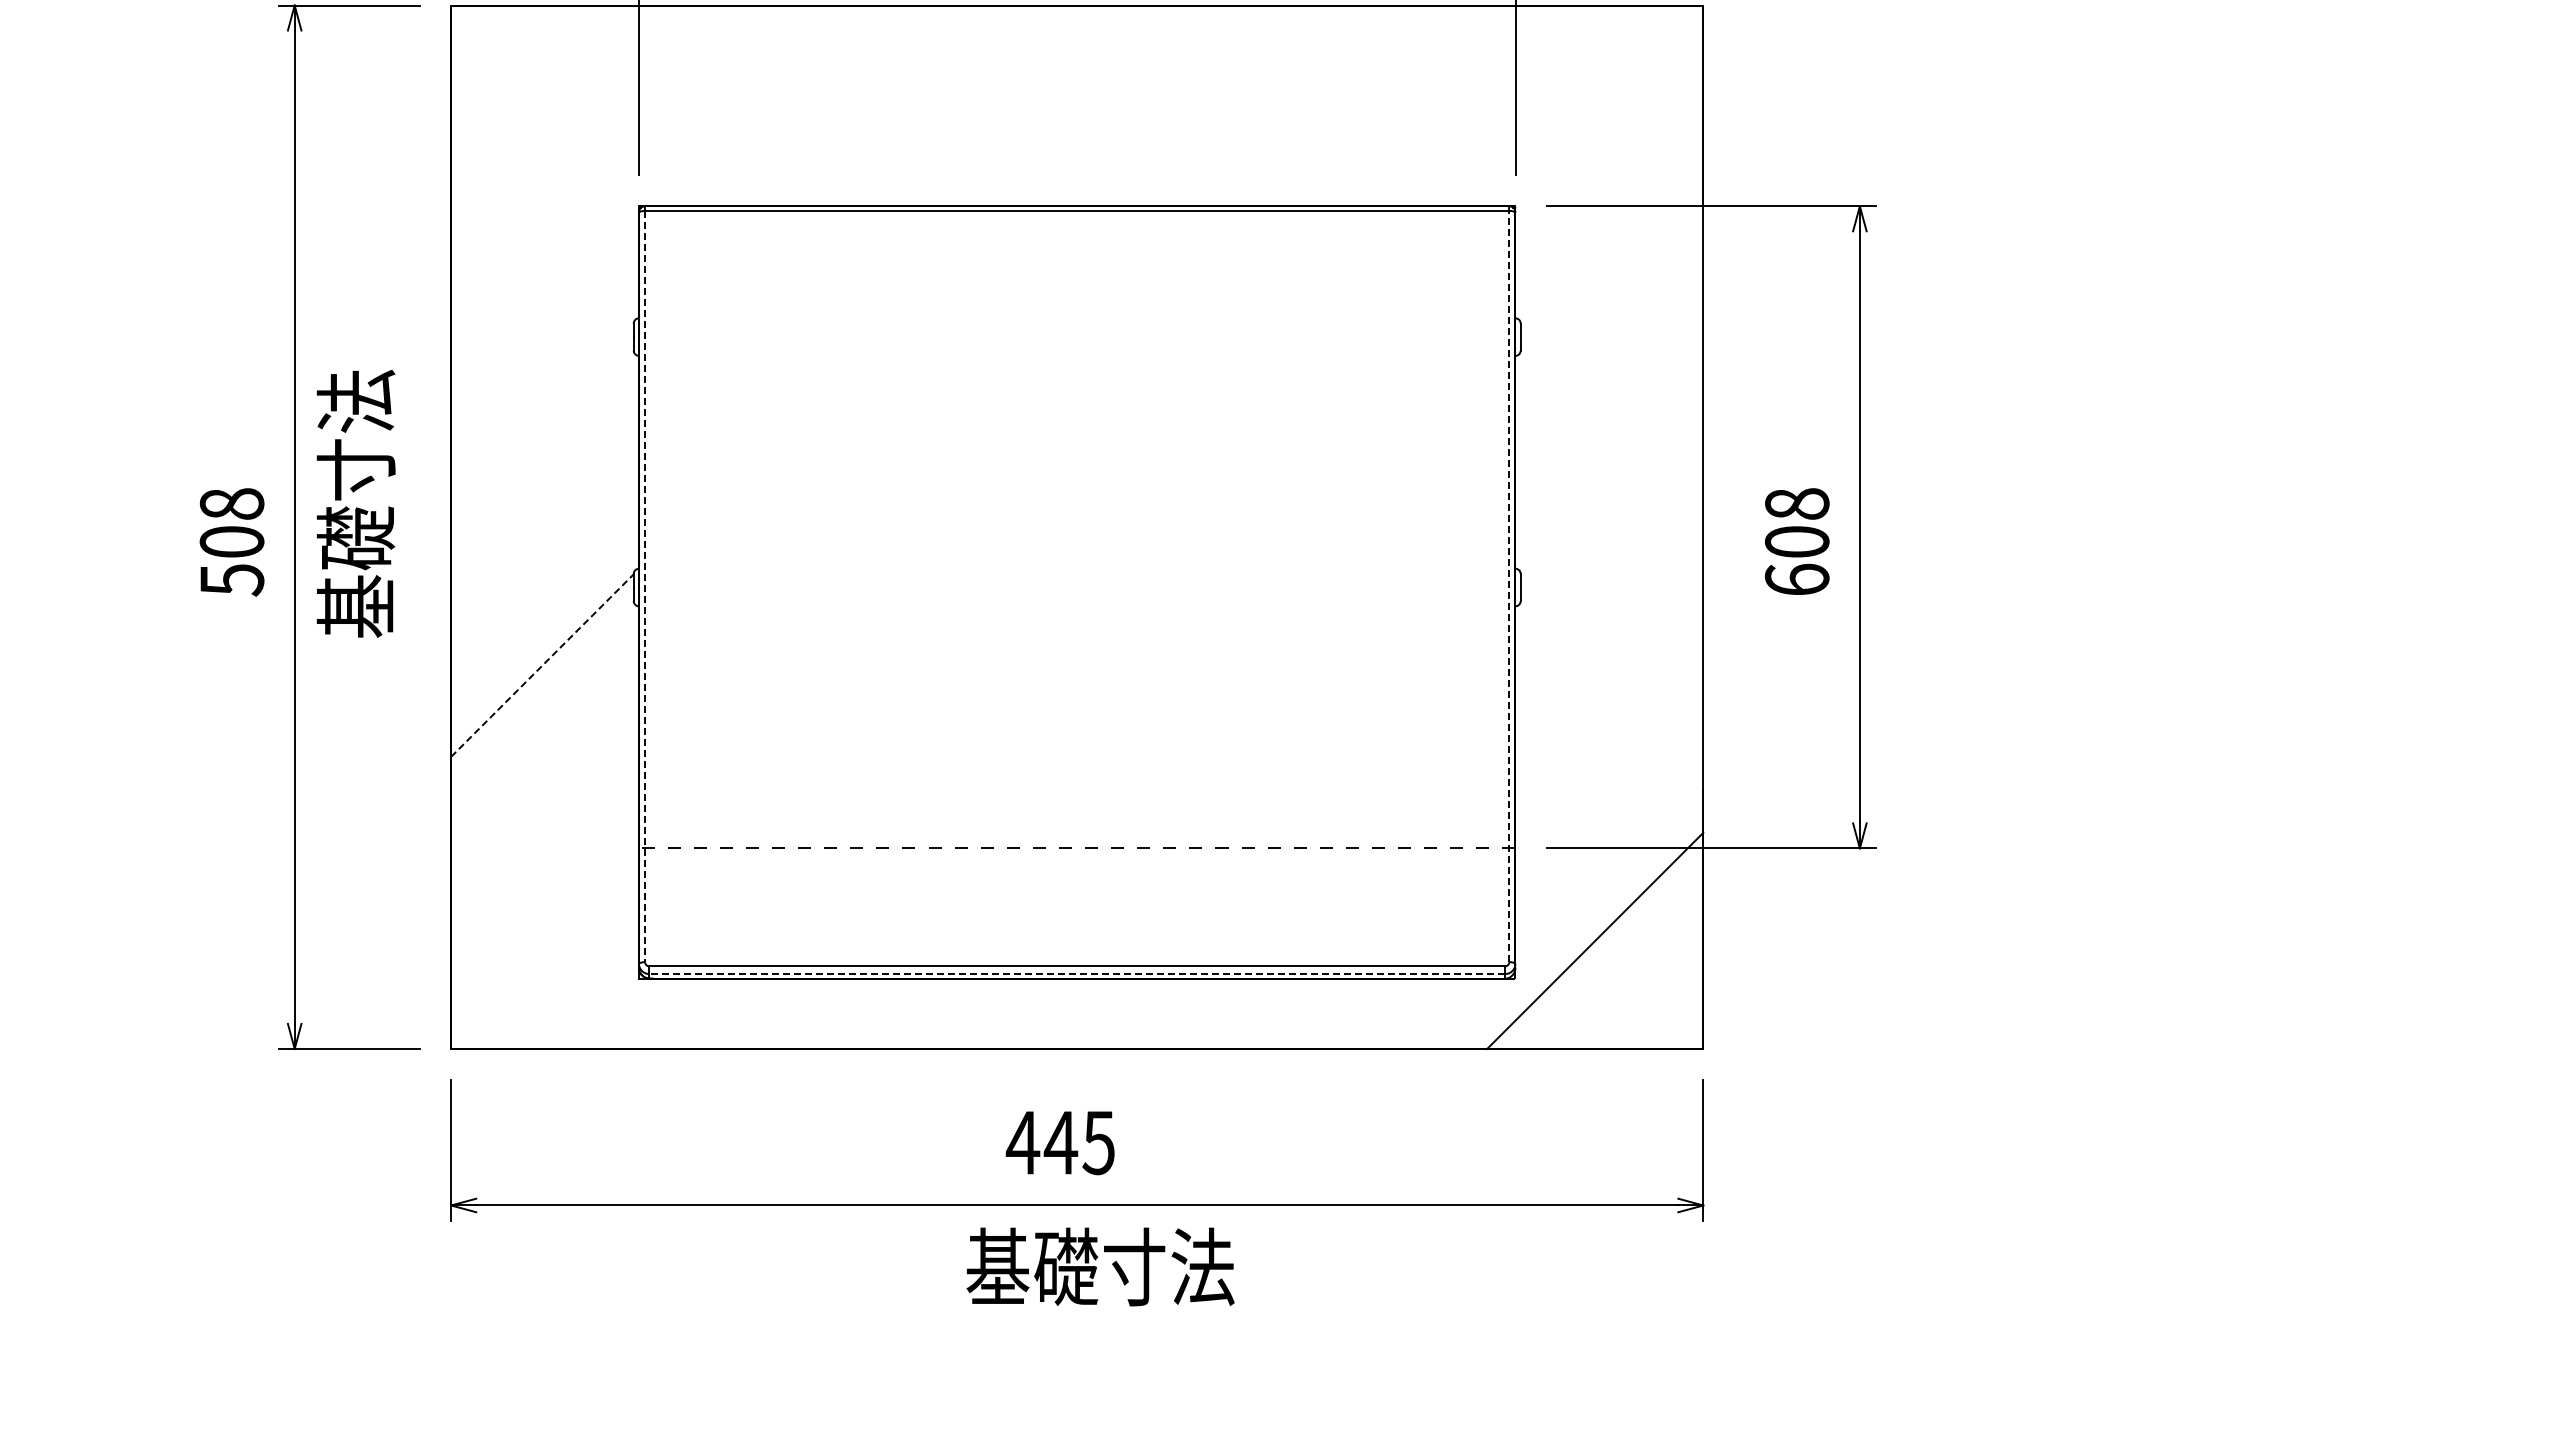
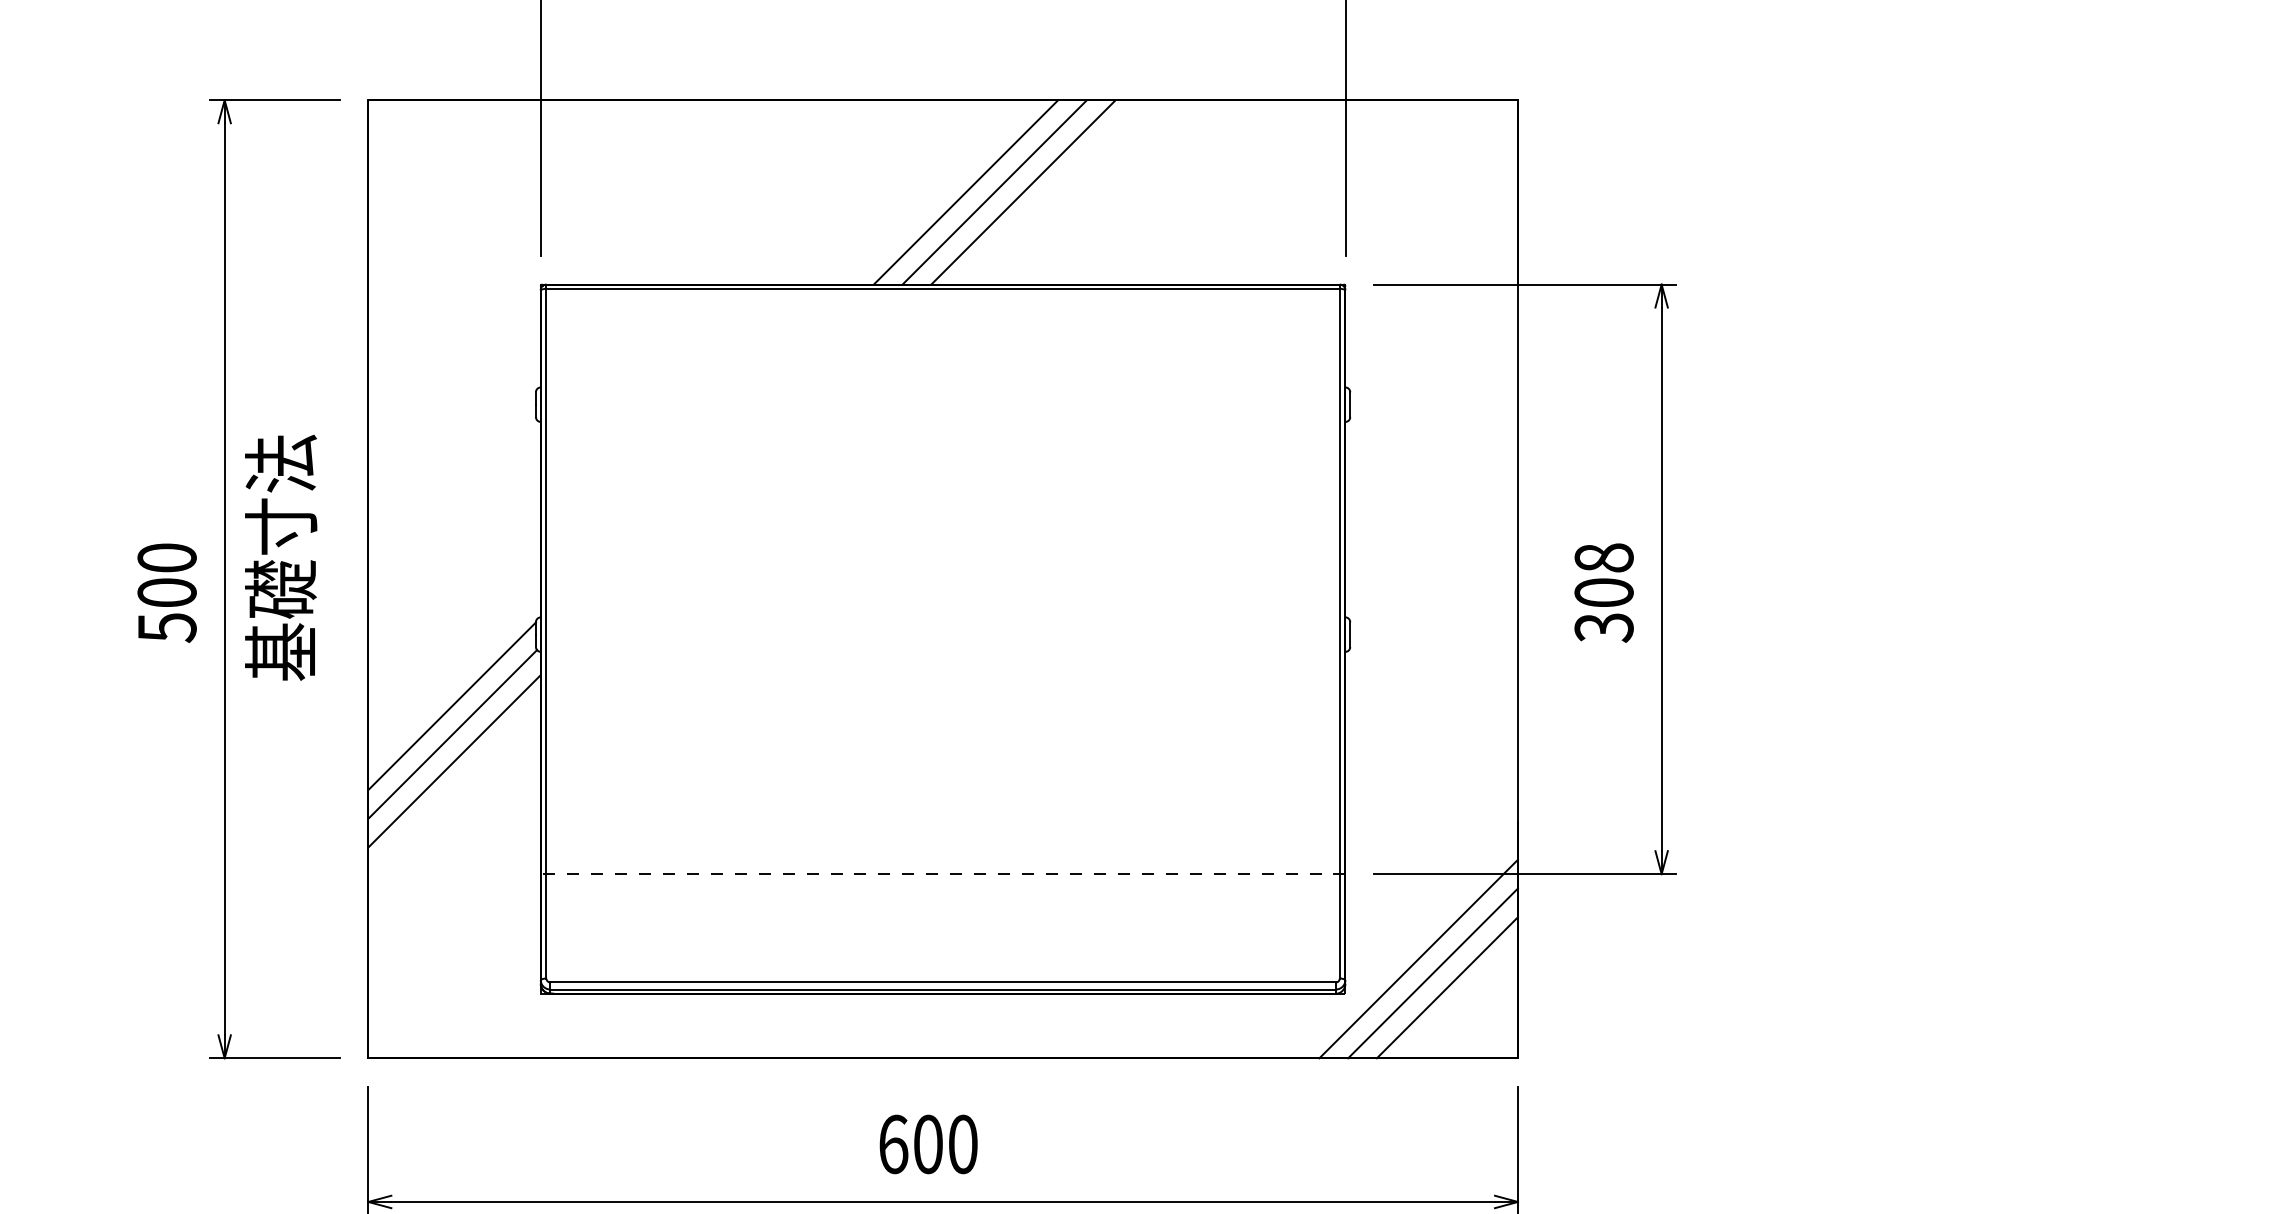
line: (1101, 105) -> (965, 192), added
line: (1133, 105) -> (994, 192), added
line: (1164, 105) -> (1023, 192), added
text: (231, 503) -> (166, 557), 508 -> 500
text: (1796, 579) -> (1603, 627), 608 -> 308
line: (645, 586) -> (546, 633), dashed -> solid
line: (1509, 586) -> (1339, 633), dashed -> solid
line: (542, 665) -> (452, 706), dashed -> solid
line: (543, 696) -> (453, 734), added
line: (544, 725) -> (454, 761), added
line: (1610, 956) -> (1432, 973), added
line: (1626, 972) -> (1447, 988), added
line: (1077, 974) -> (943, 989), dashed -> solid
text: (1059, 1142) -> (926, 1144), 445 -> 600

